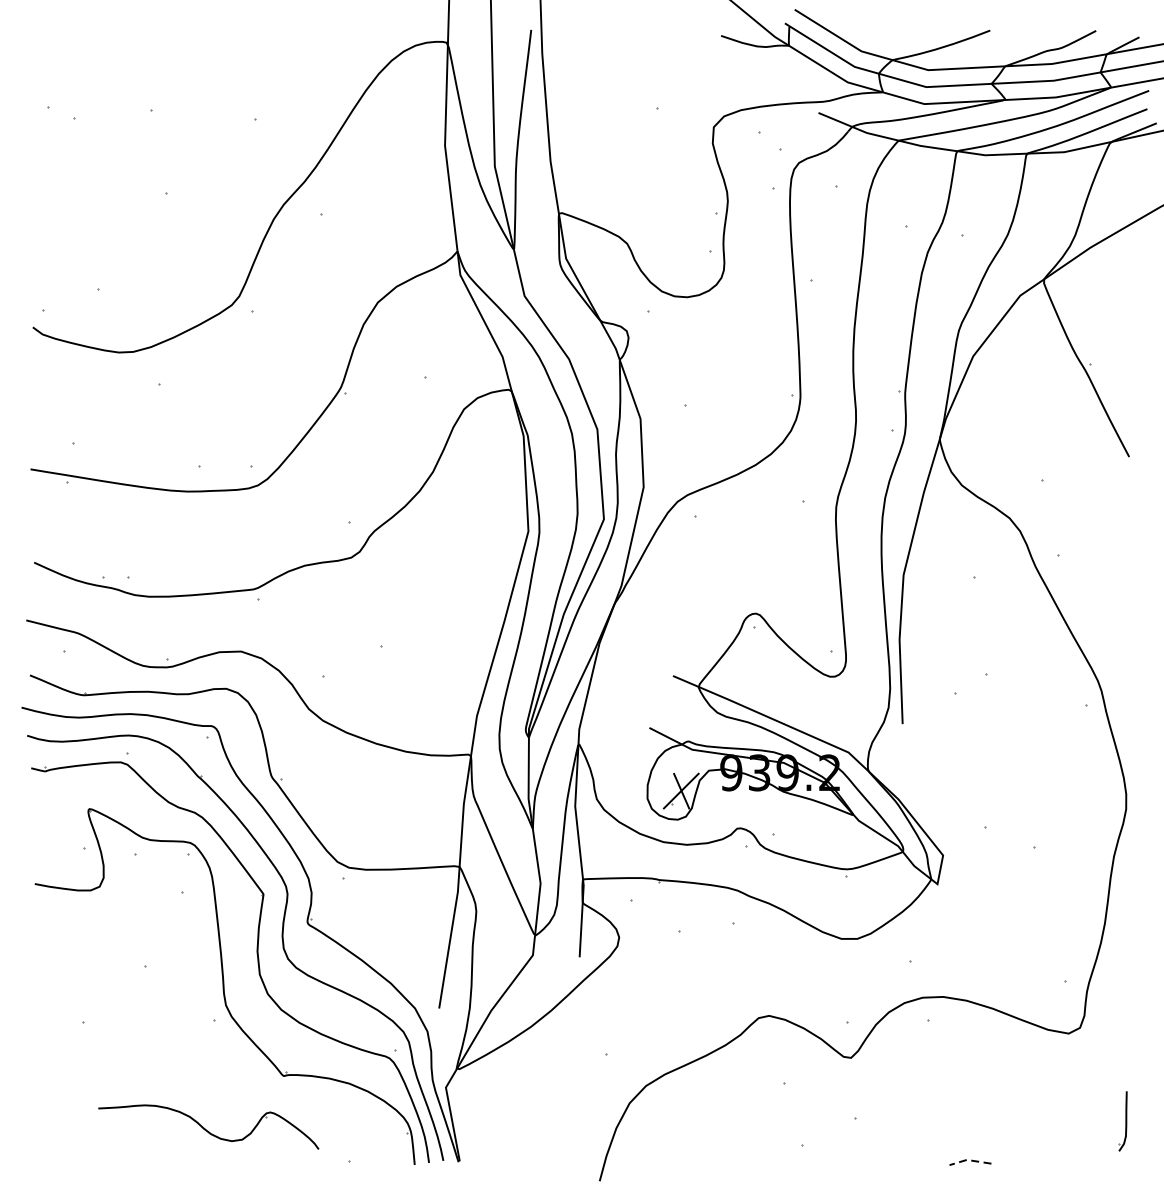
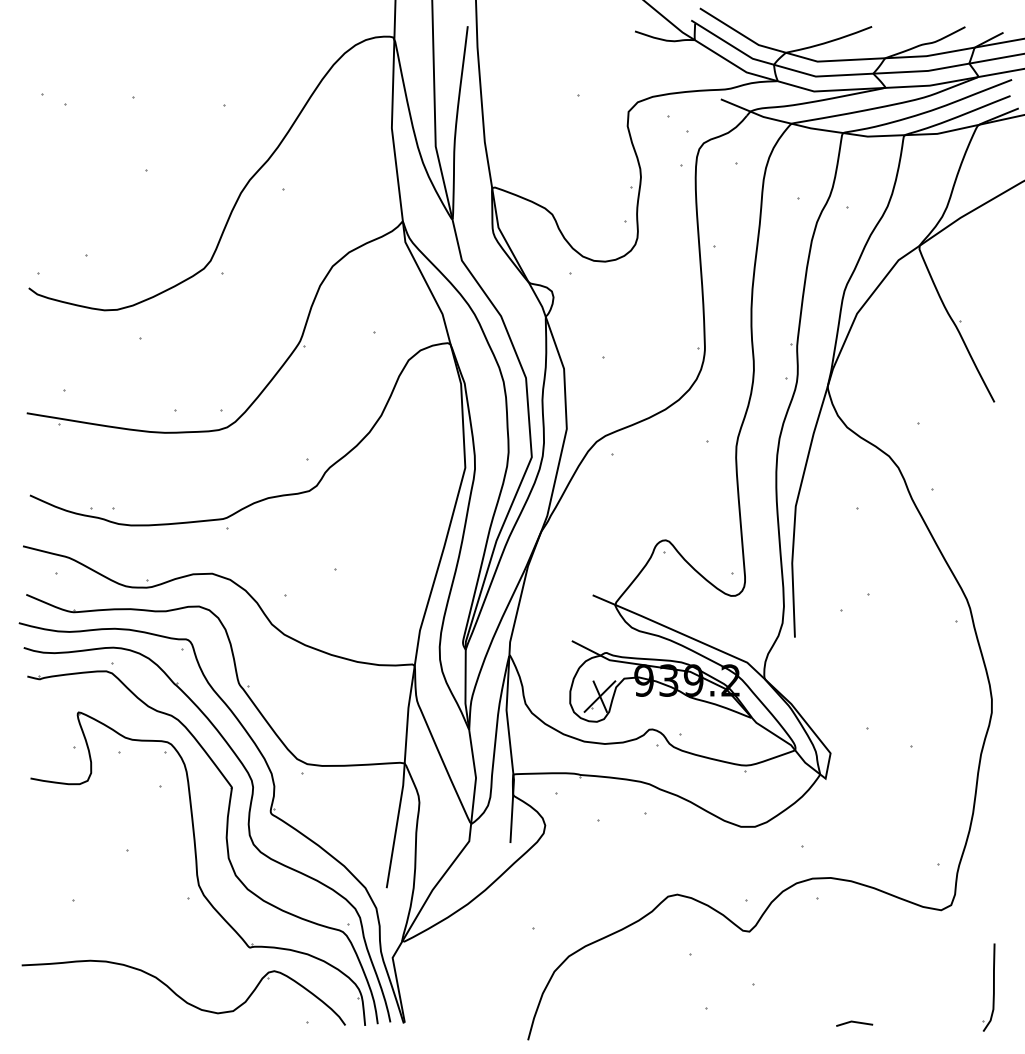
part: (1122, 1121) -> (988, 987), size x1.67
part: (208, 1126) -> (183, 992), size x1.67
line: (969, 1159) -> (853, 1021), dashed -> solid

